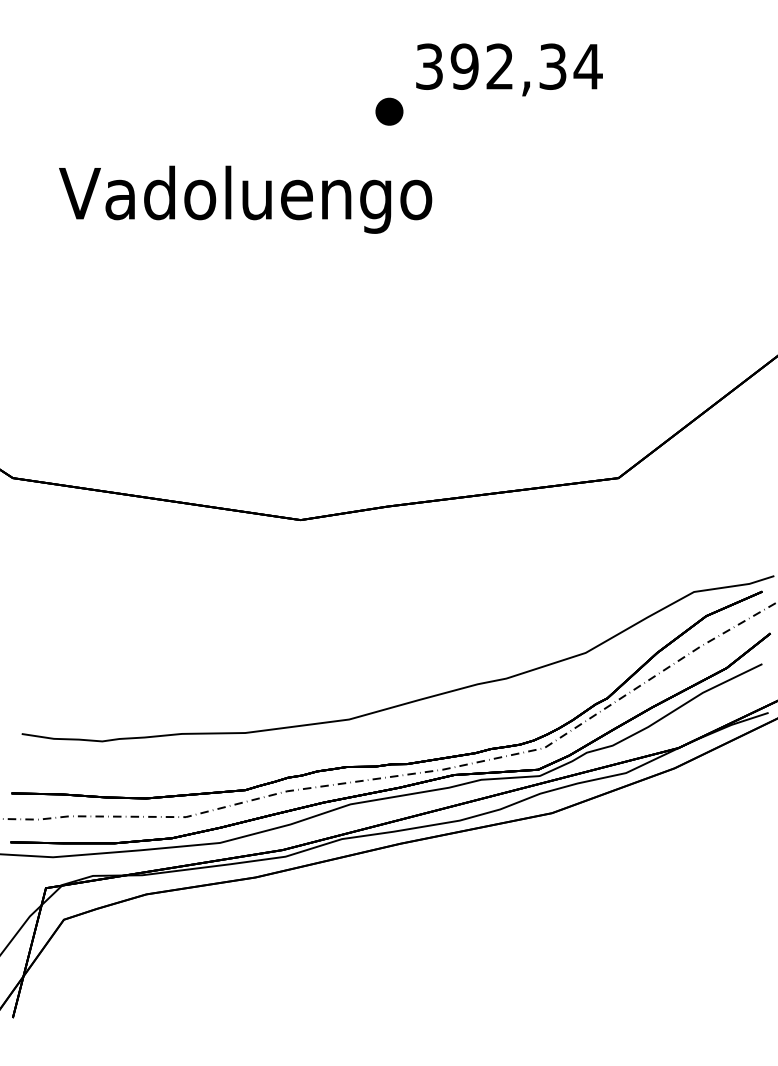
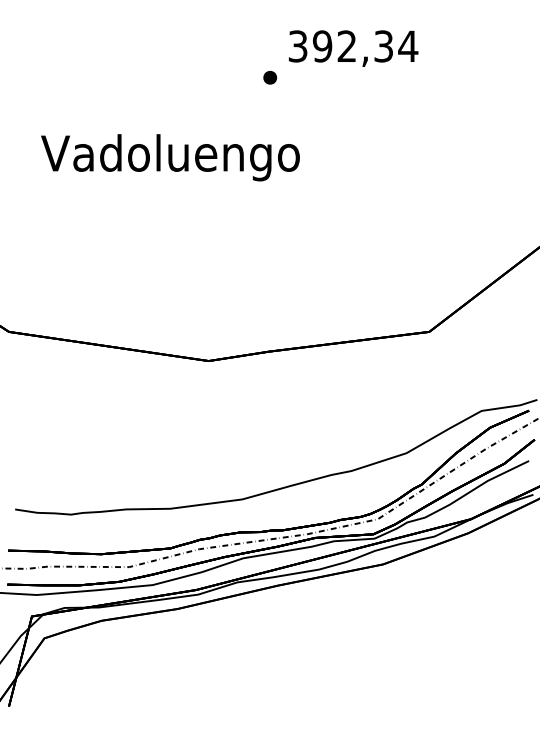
part: (388, 111) -> (269, 77), size x0.71
text: (245, 199) -> (170, 157), moved

